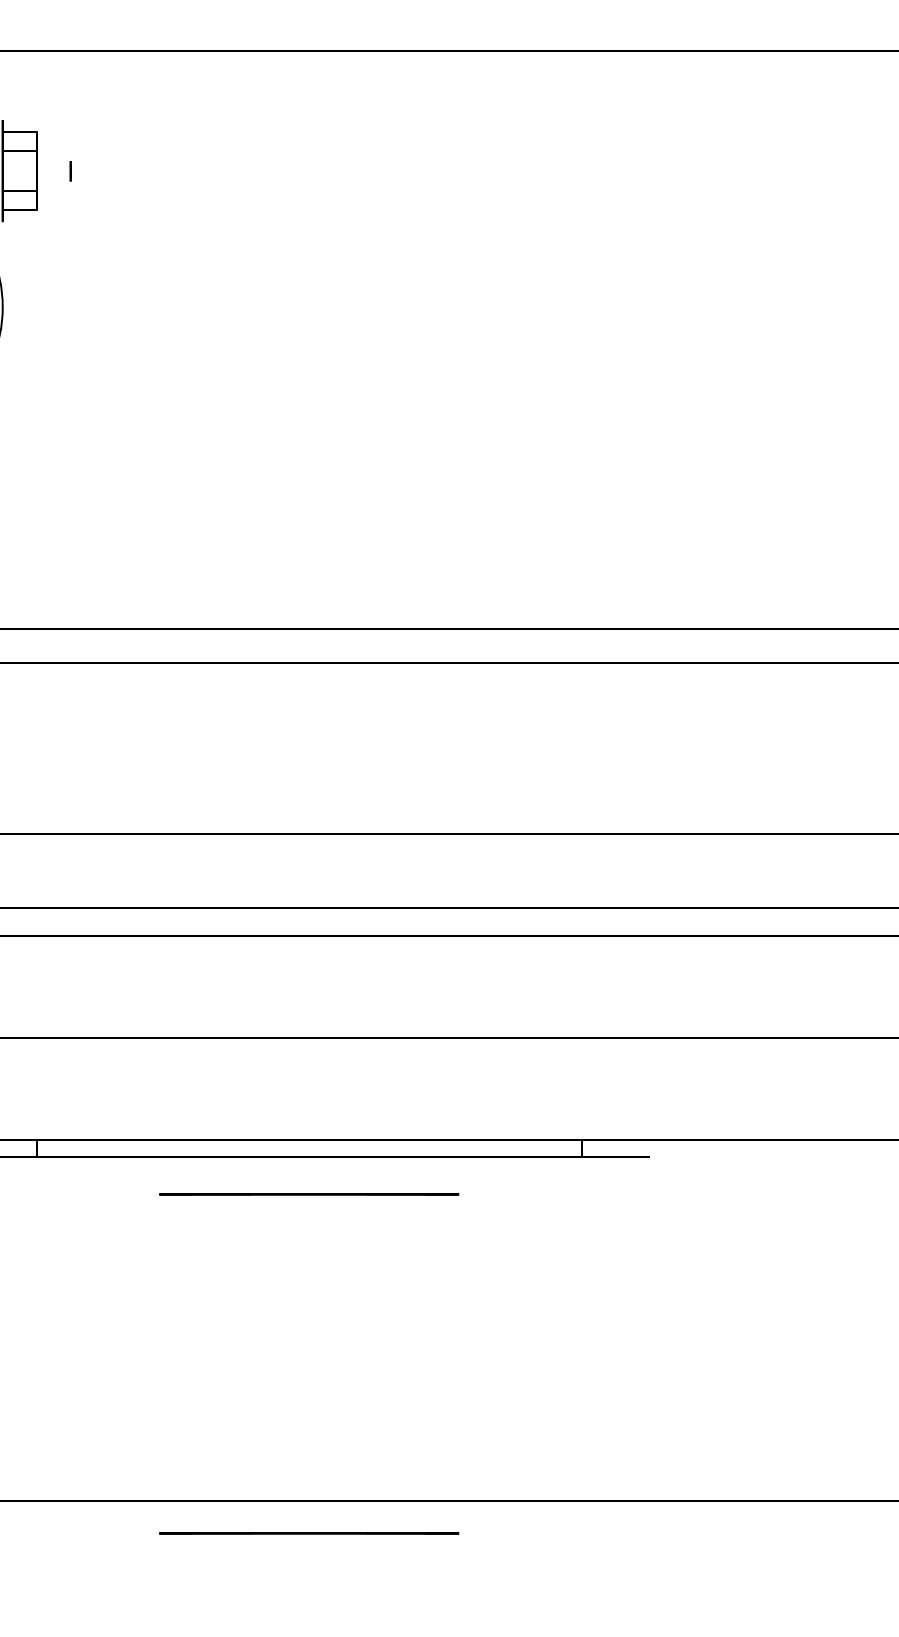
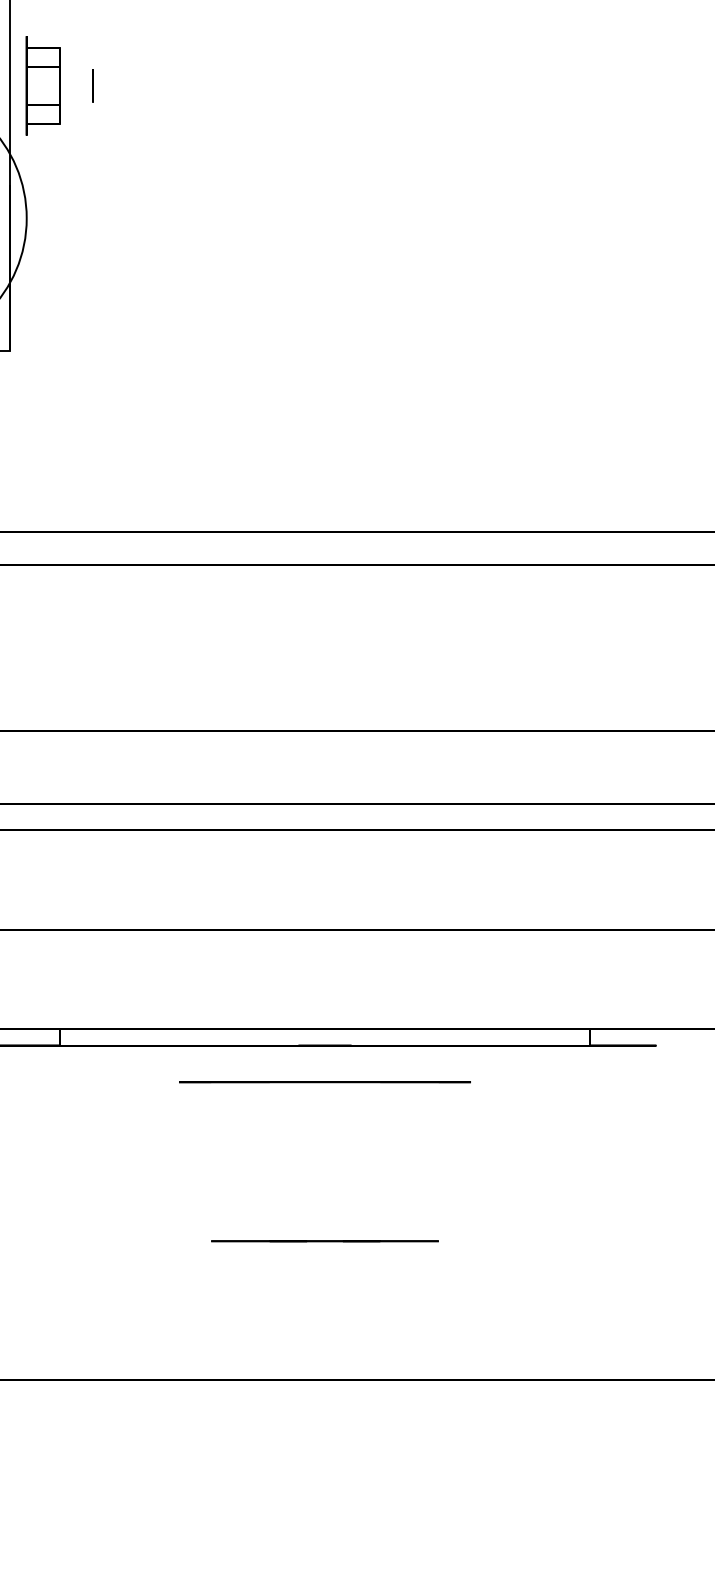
circle: (70, 171) -> (92, 86), size x1.67
line: (309, 1357) -> (325, 1240), added
line: (309, 1533) -> (325, 1412), removed

